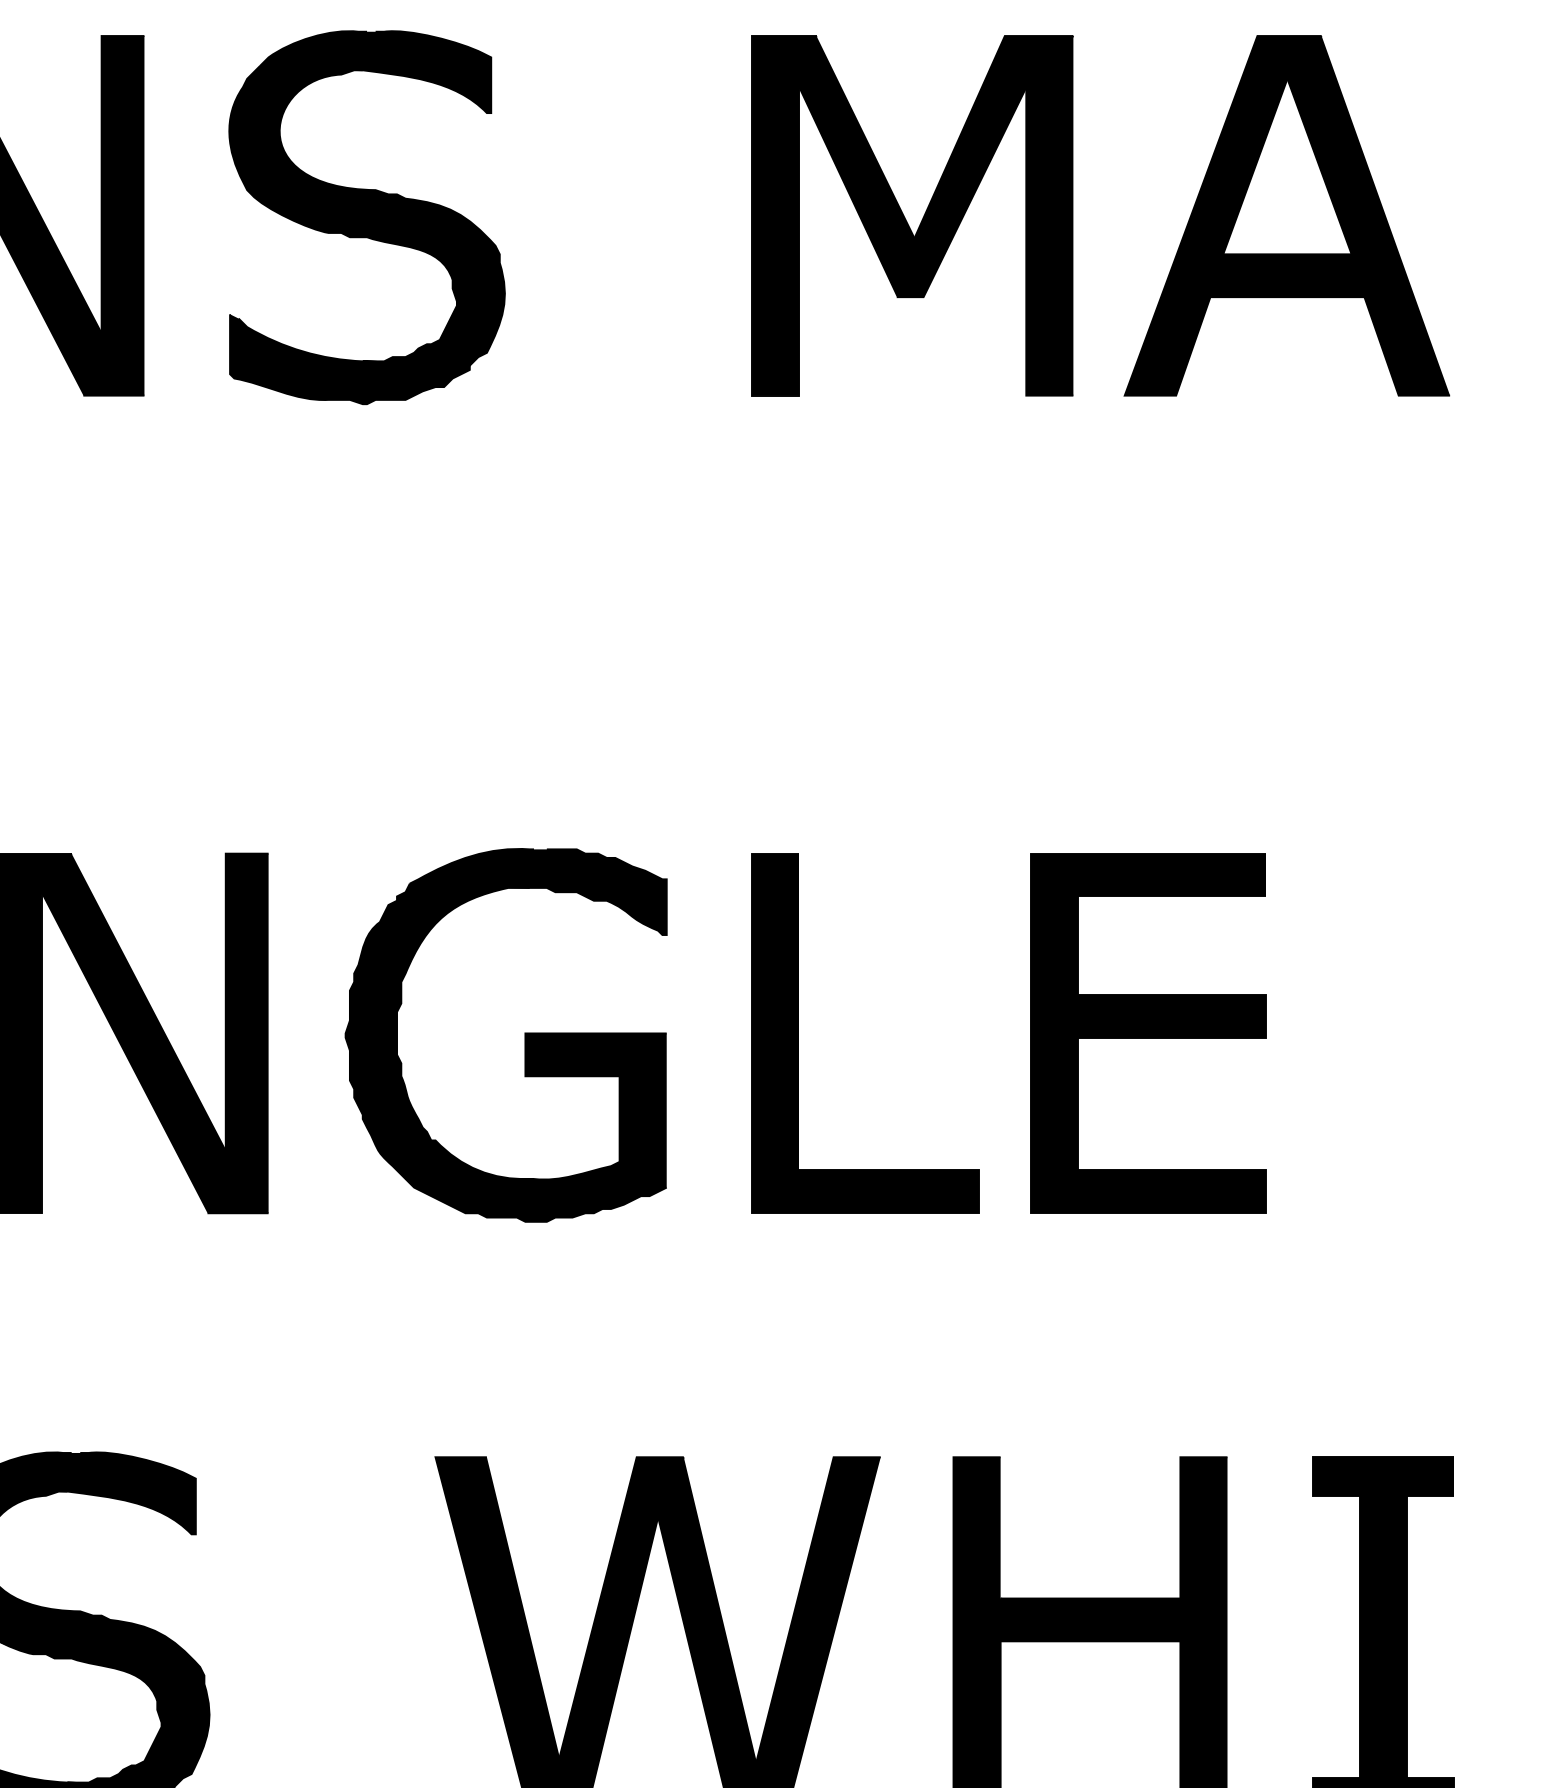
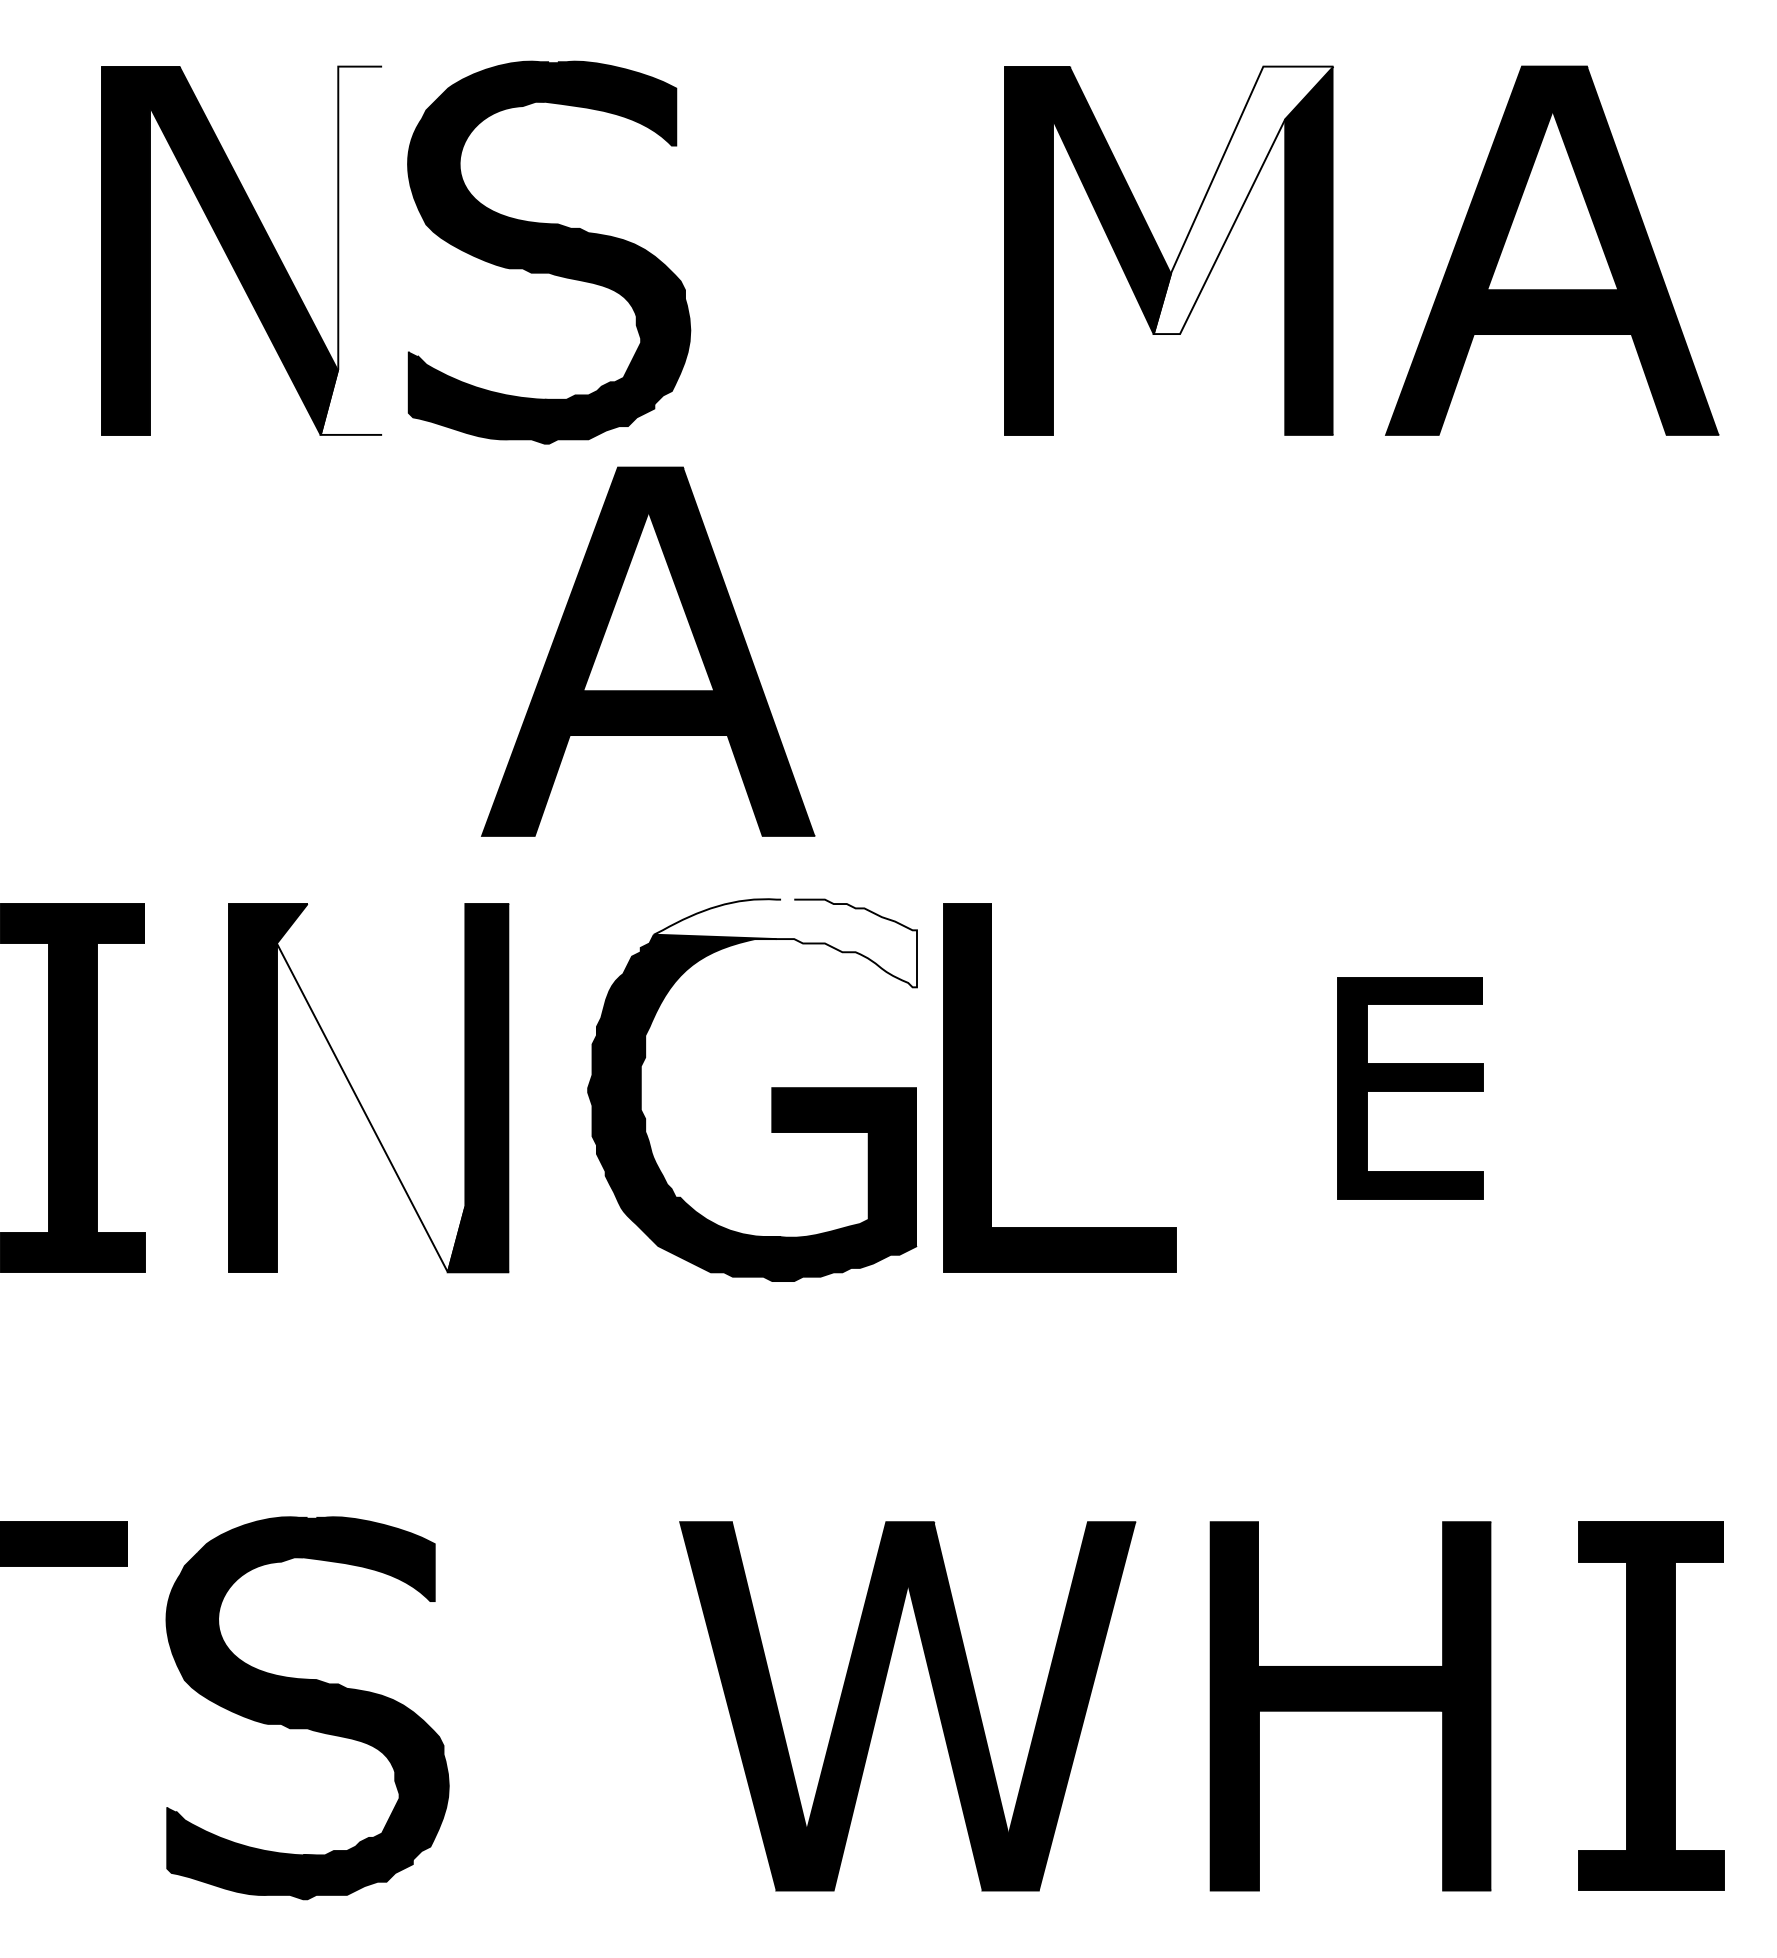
fill: (985, 166) -> (1243, 200), removed
fill: (114, 215) -> (351, 250), removed
part: (367, 217) -> (549, 252), moved
part: (404, 607) -> (648, 651), added
fill: (537, 892) -> (784, 943), removed
part: (799, 1032) -> (991, 1087), moved
part: (1148, 1032) -> (1410, 1087), size x0.6
fill: (133, 1033) -> (370, 1088), removed

